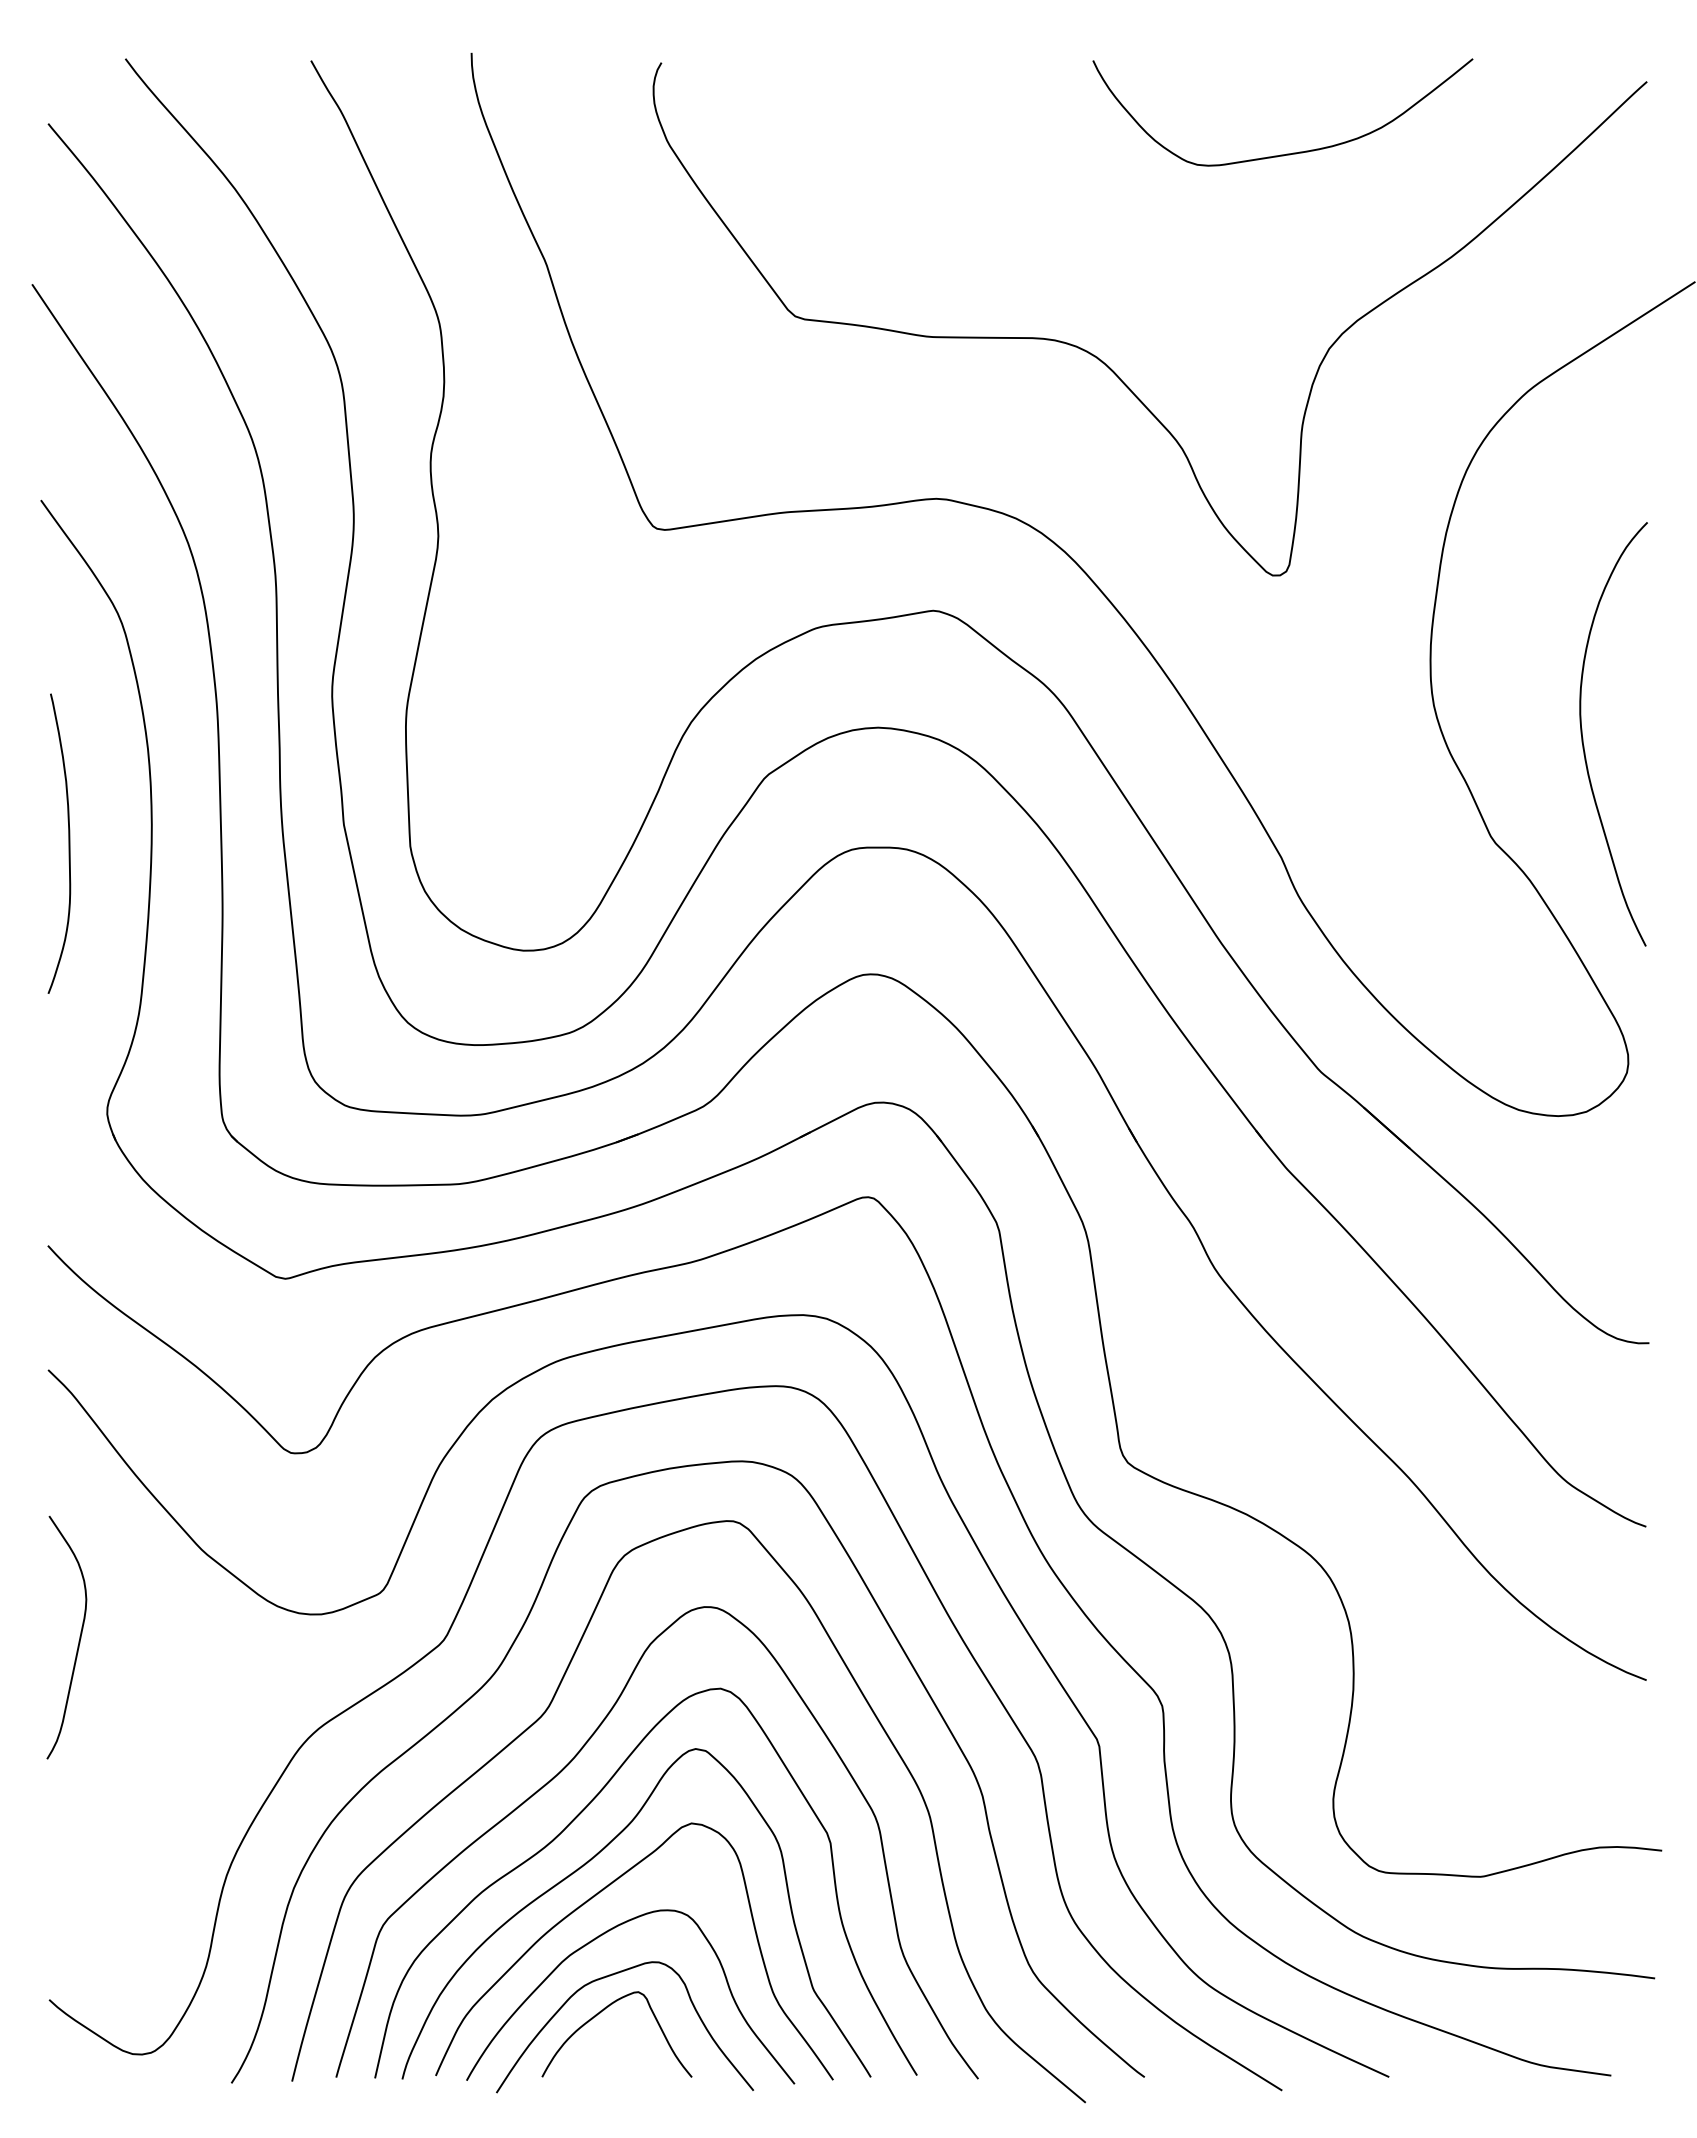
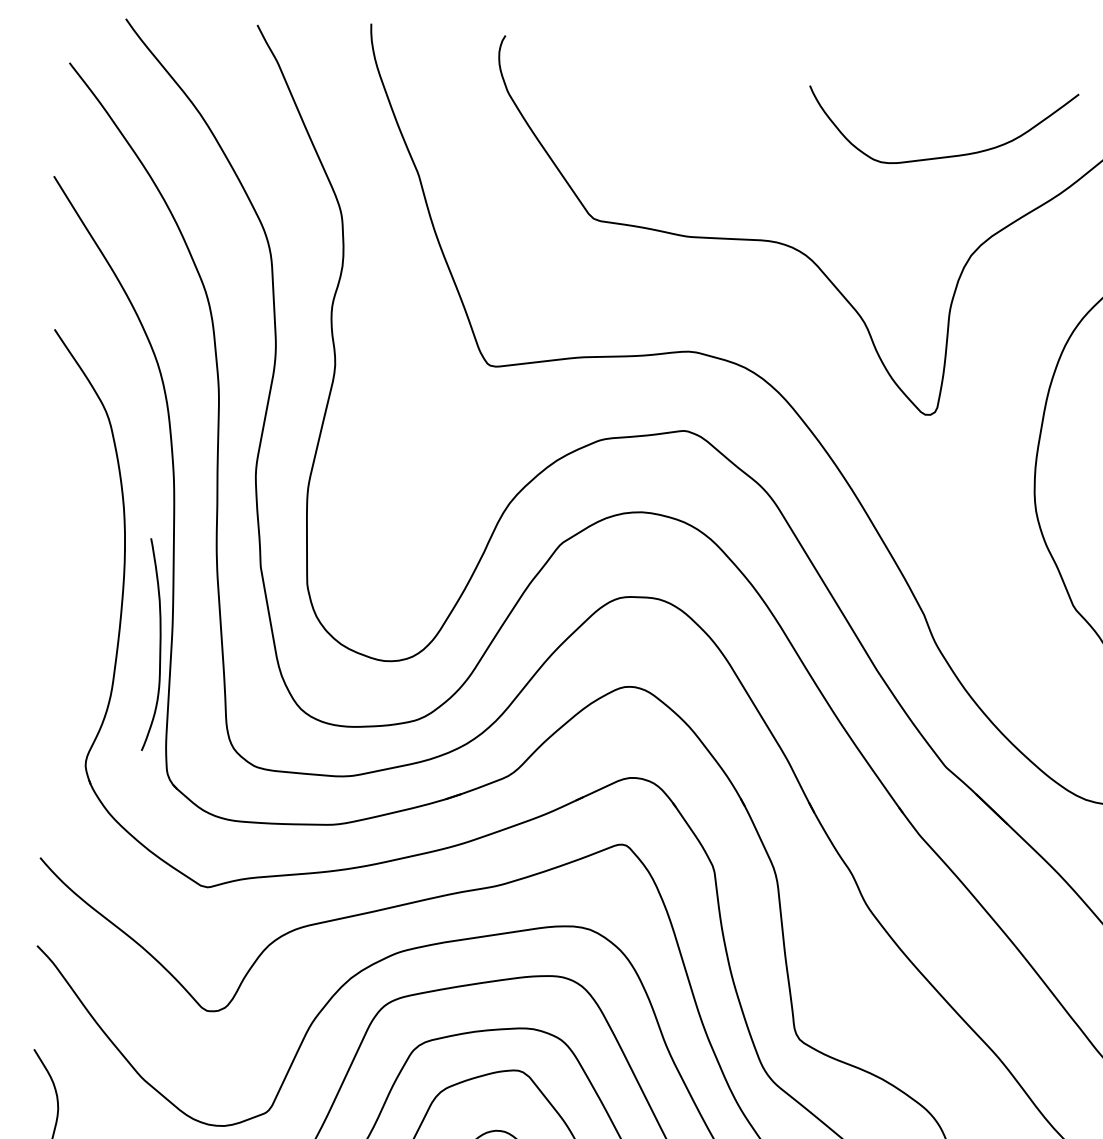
curve: (1286, 153) -> (944, 156), moved
curve: (68, 843) -> (159, 644), moved

